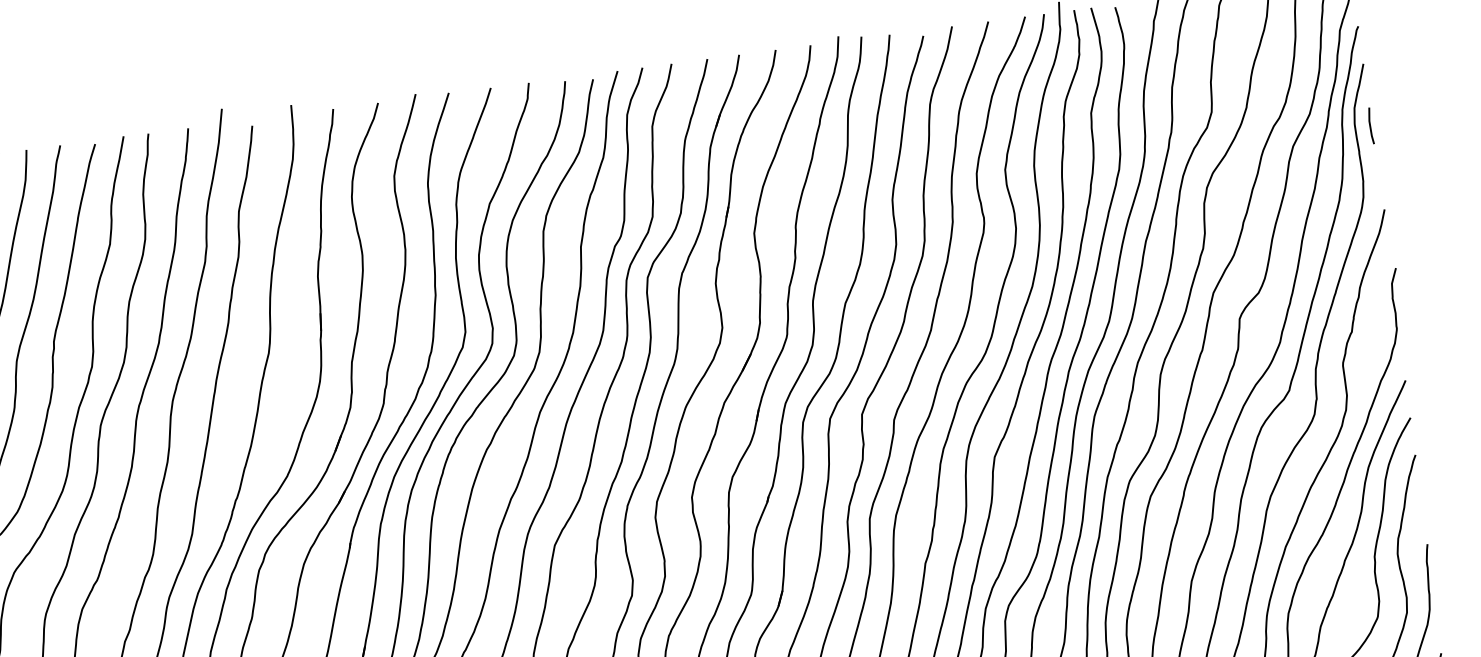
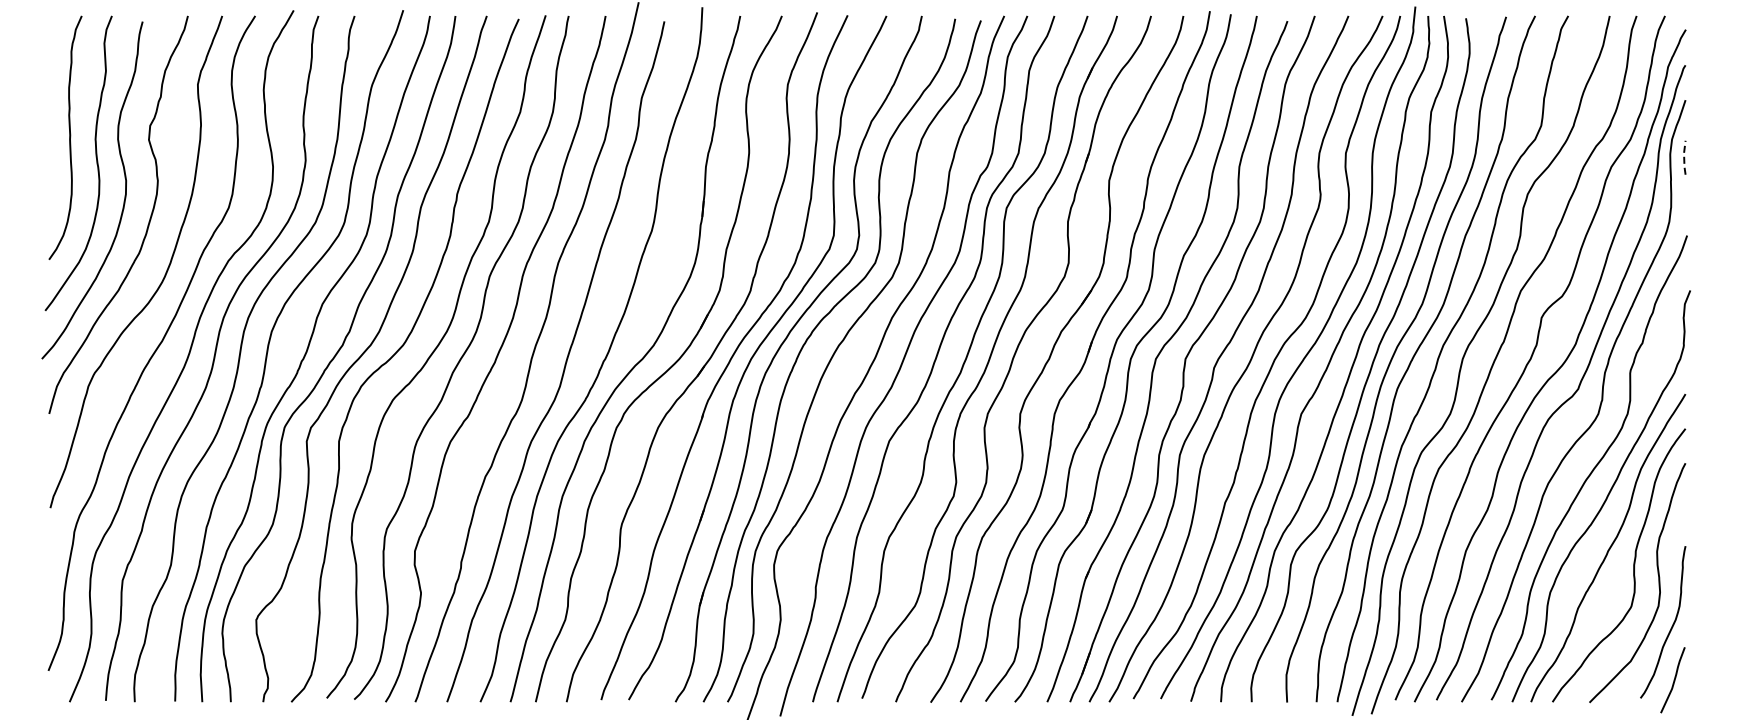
line: (1370, 125) -> (1684, 157), solid -> dashed

